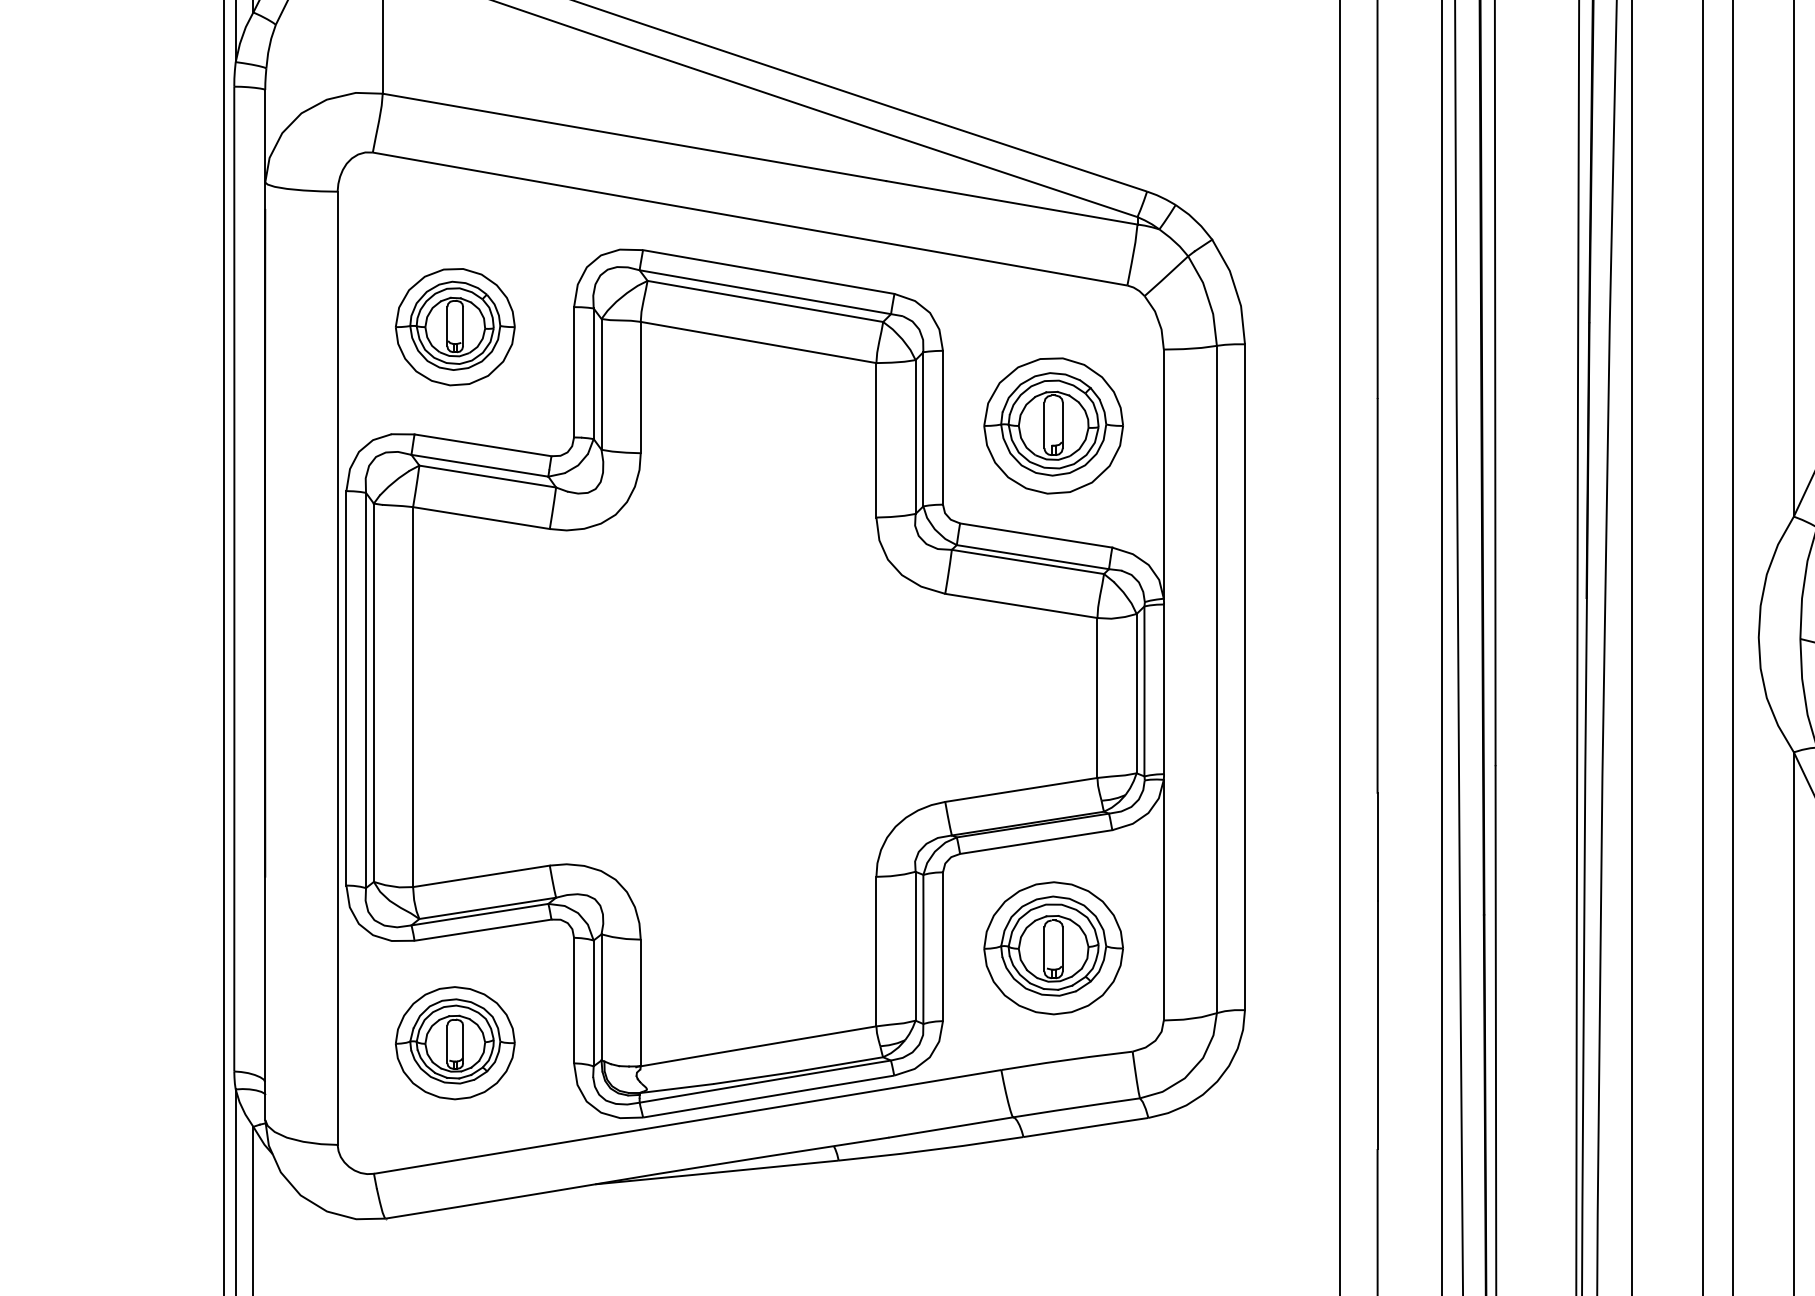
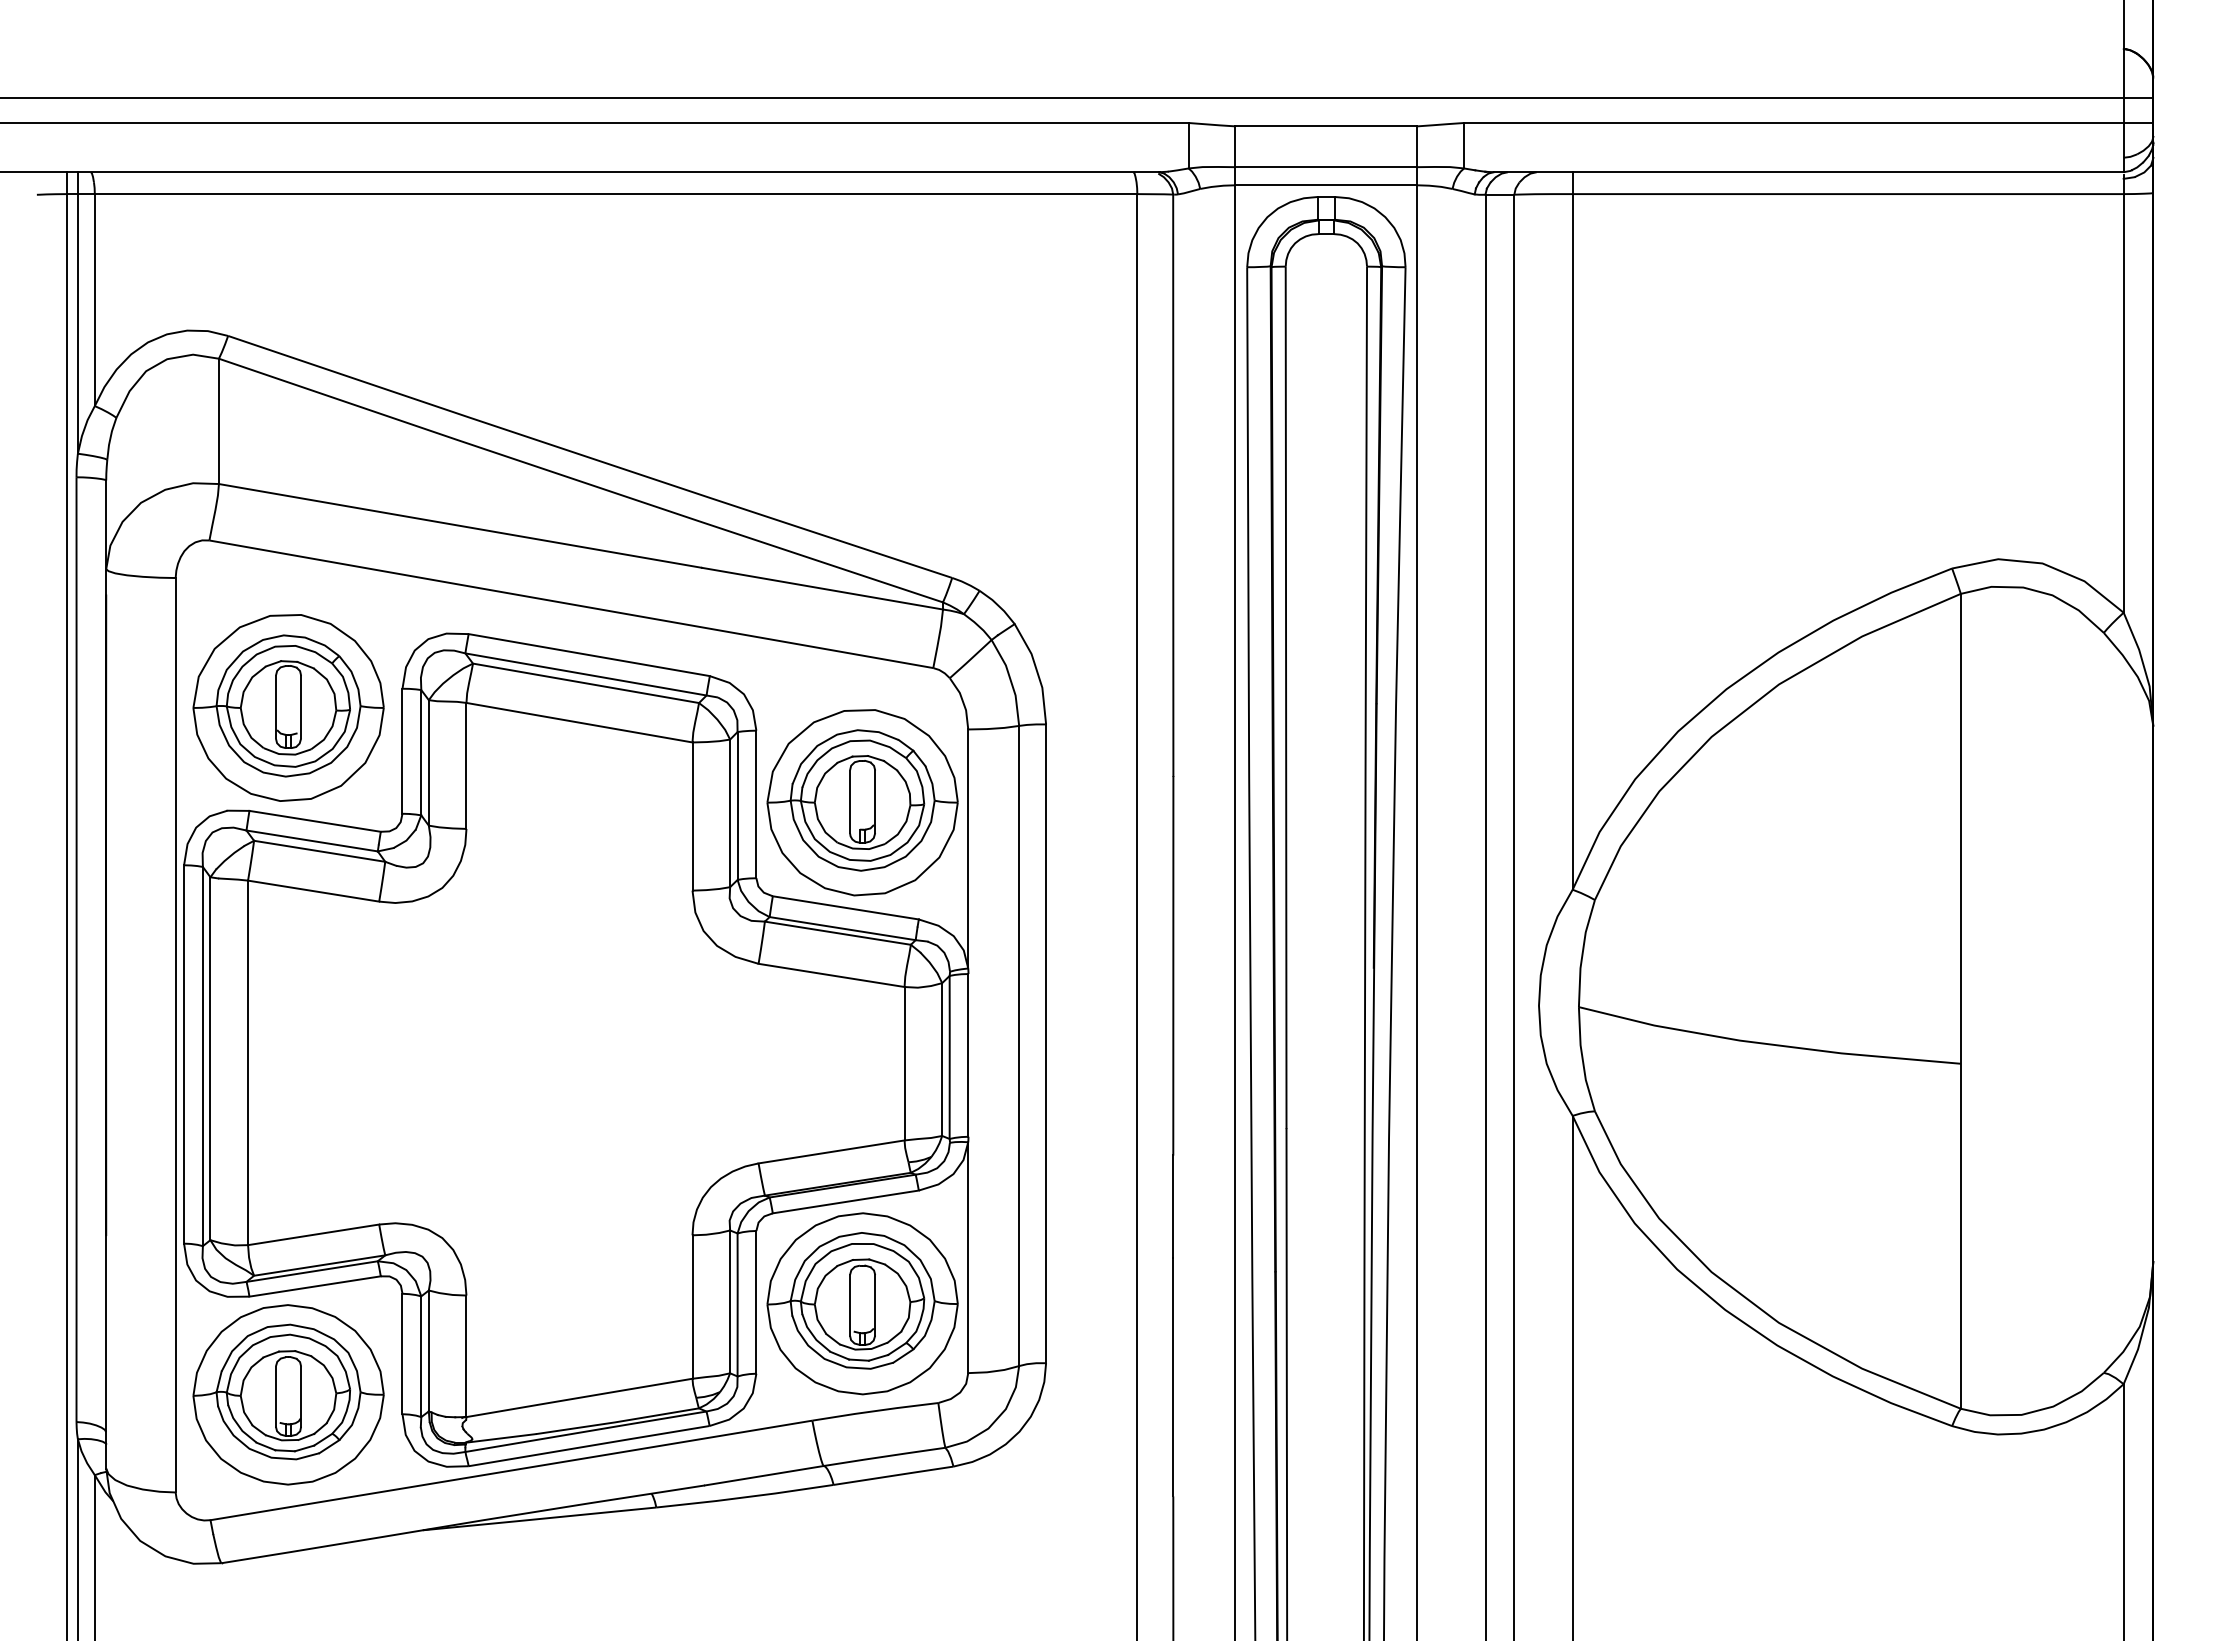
part: (455, 326) -> (288, 707), size x1.67
part: (1053, 425) -> (862, 802), size x1.43
part: (1053, 947) -> (862, 1303), size x1.43
part: (455, 1042) -> (288, 1394), size x1.67

